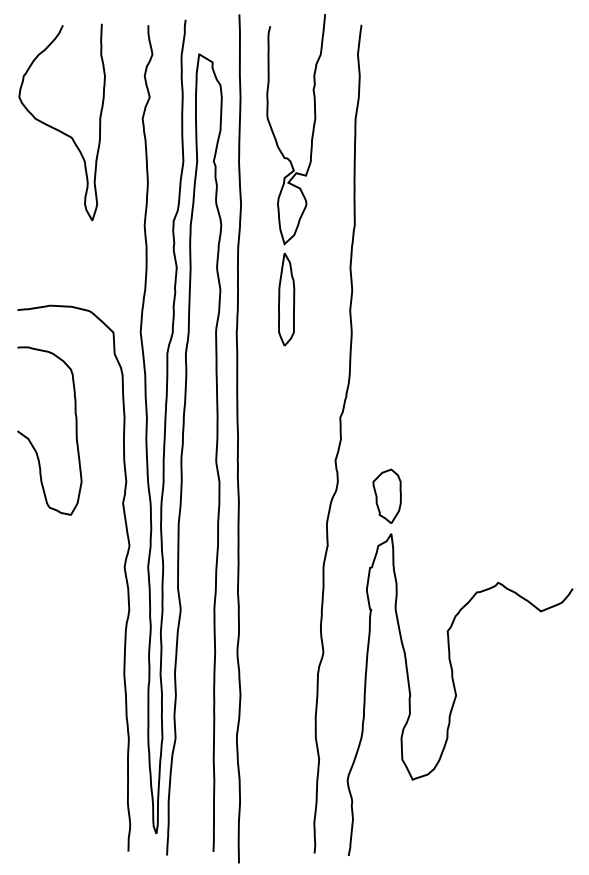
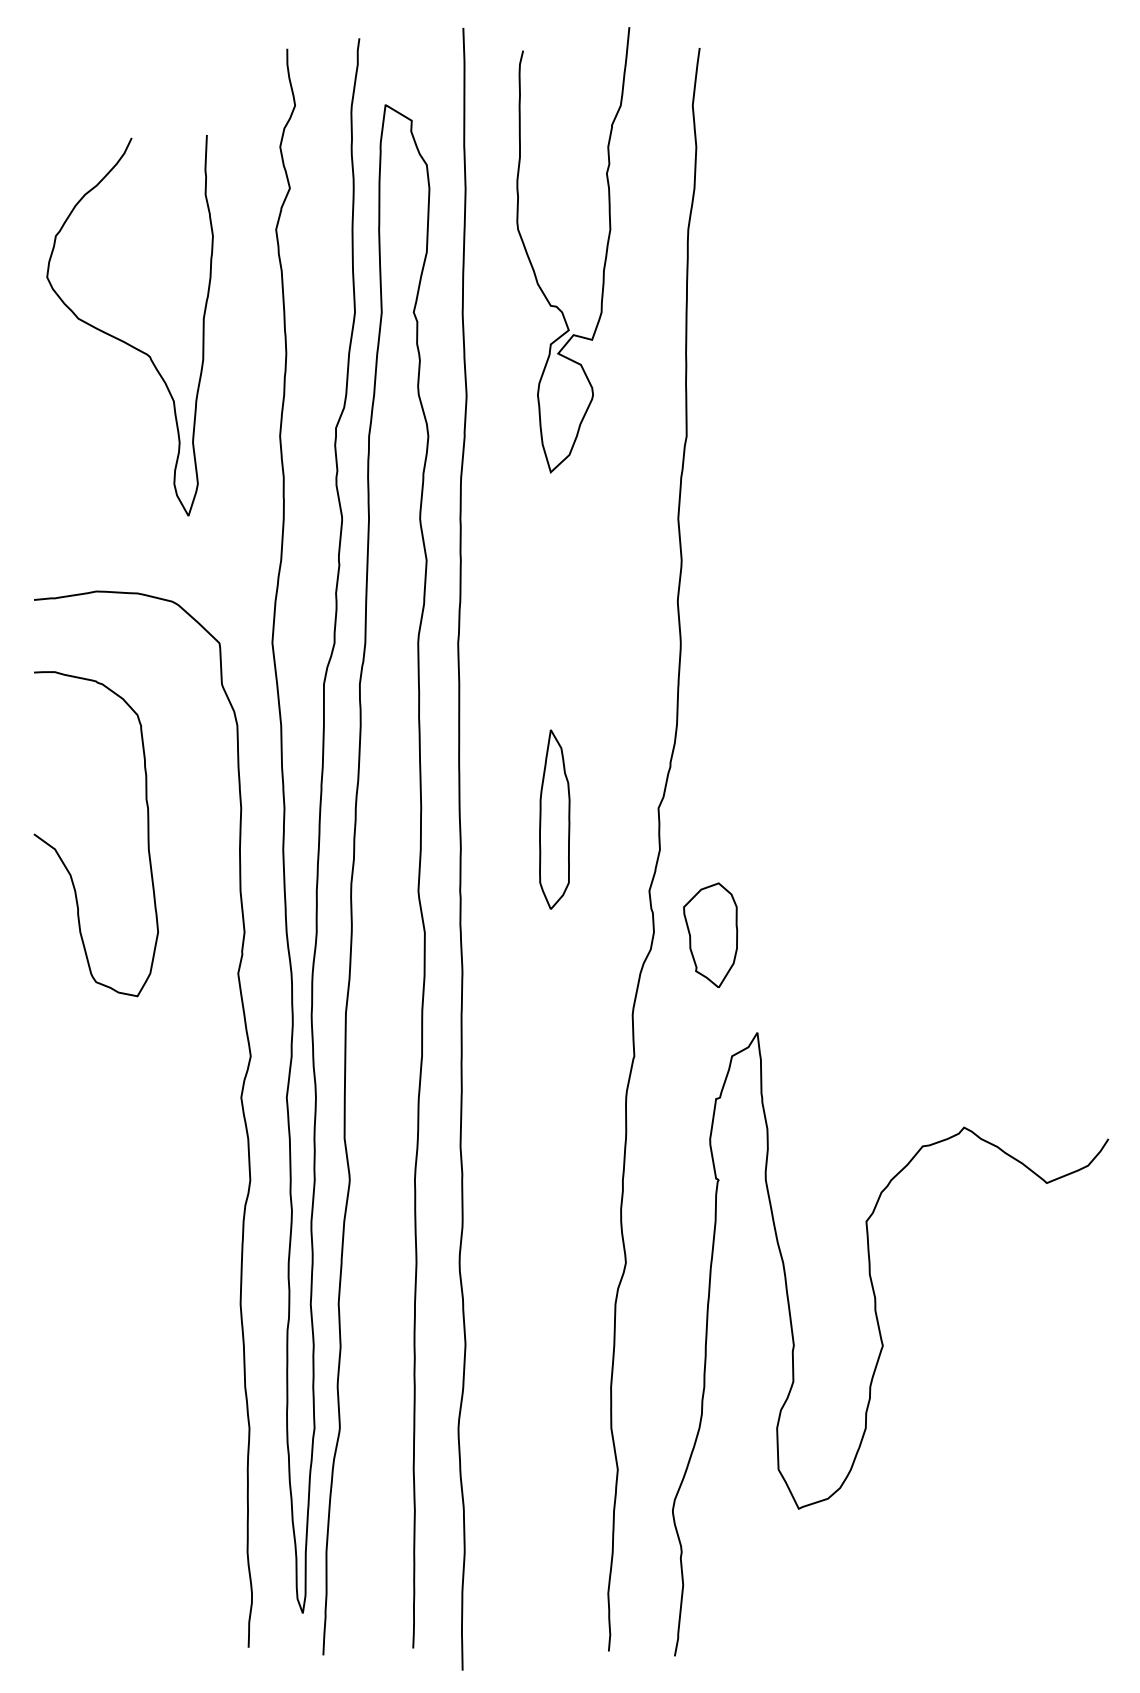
curve: (58, 129) -> (123, 339), moved
part: (286, 299) -> (554, 819), moved
part: (386, 495) -> (709, 933), moved

